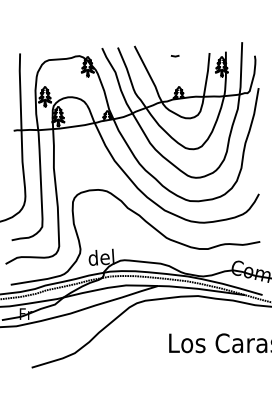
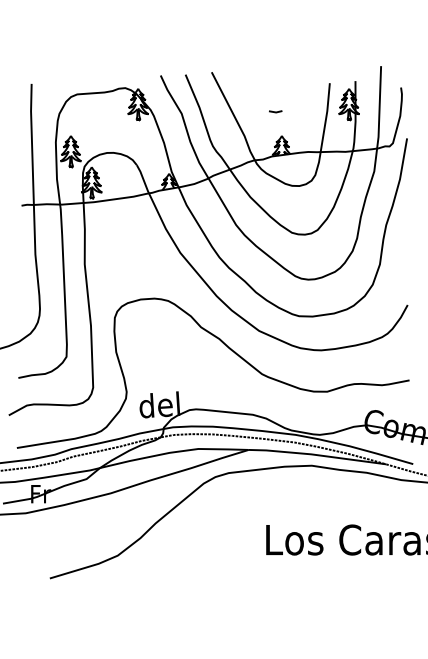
line: (174, 56) -> (274, 112), moved

